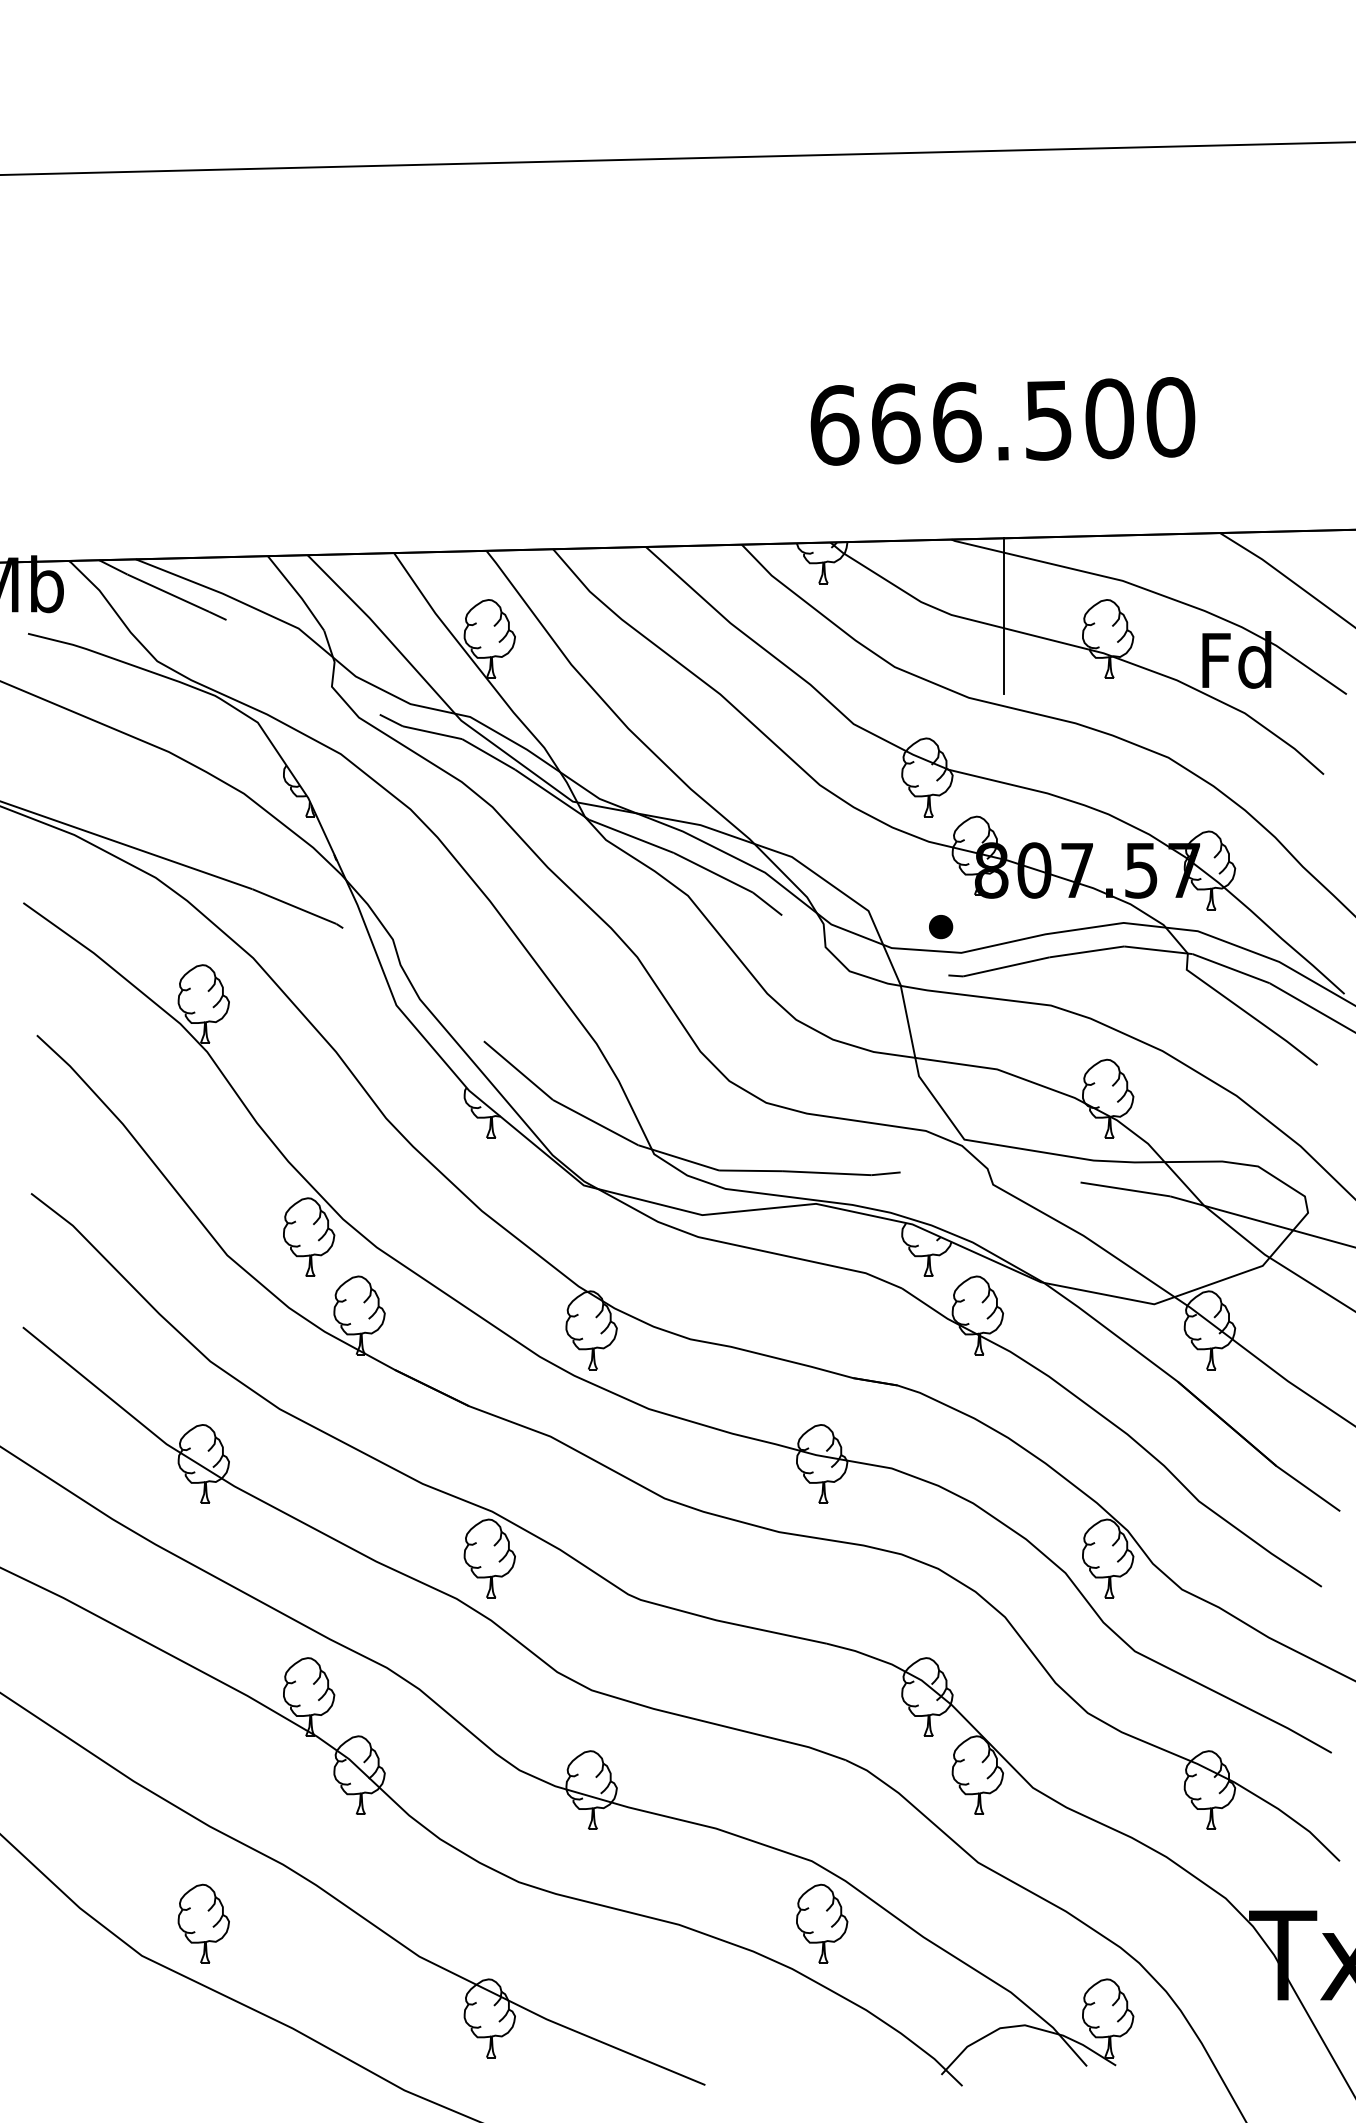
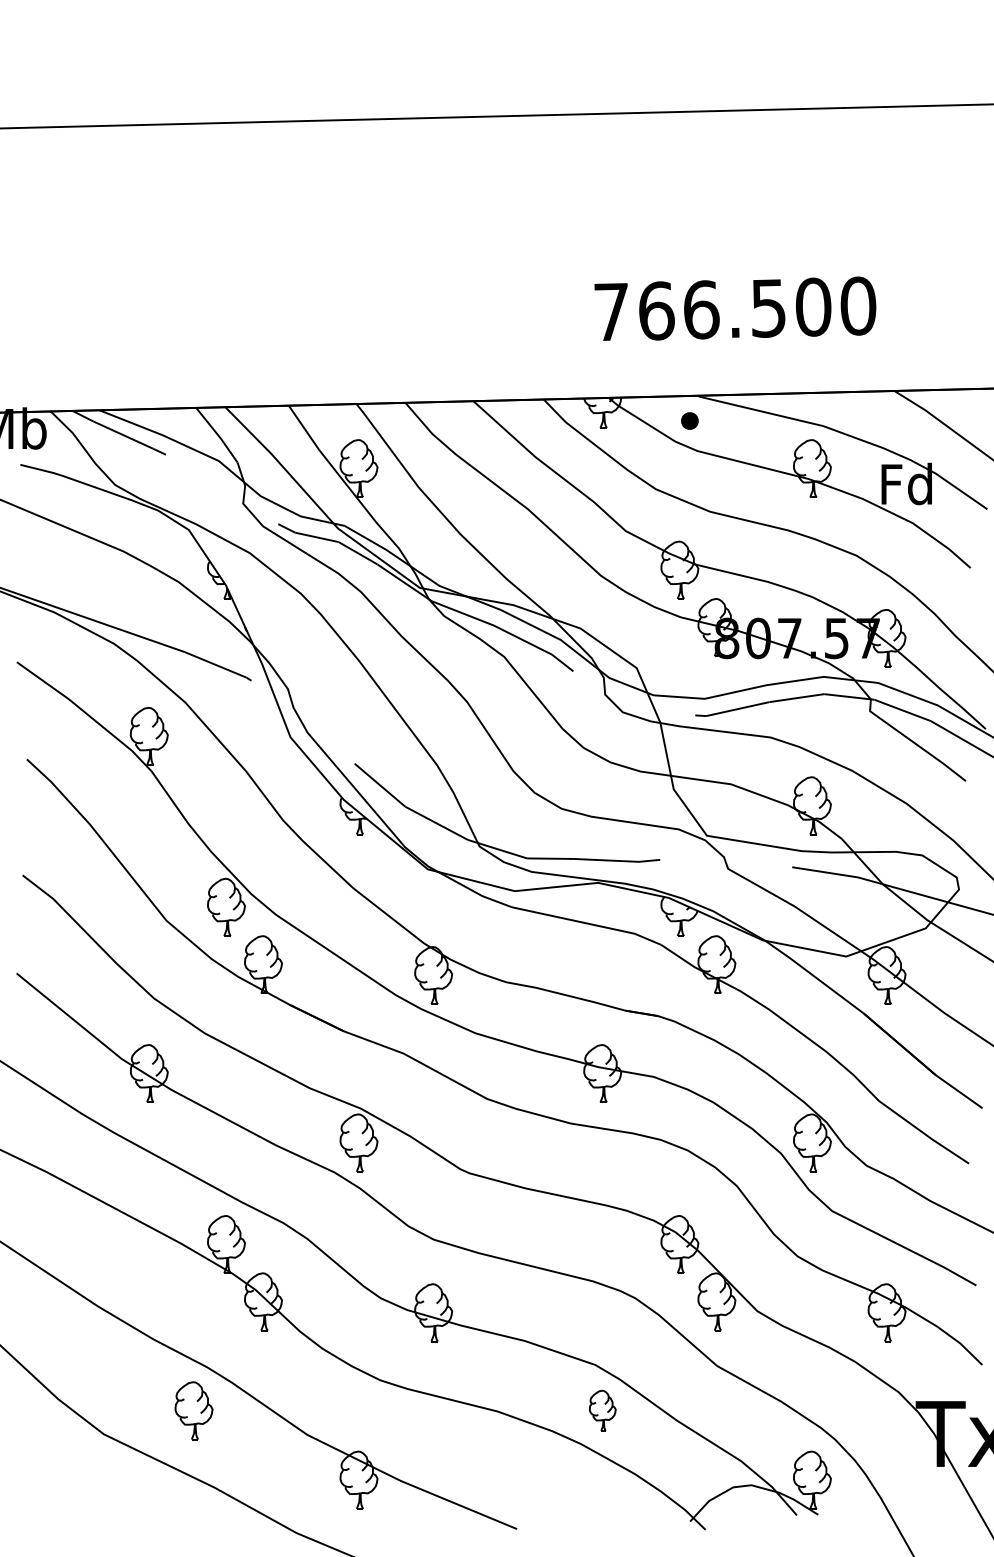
text: (834, 425) -> (611, 312), 666.500 -> 766.500
line: (1004, 616) -> (736, 452), removed
part: (941, 927) -> (690, 421), moved
part: (203, 1923) -> (193, 1410), moved
part: (822, 1923) -> (602, 1410), size x0.7

